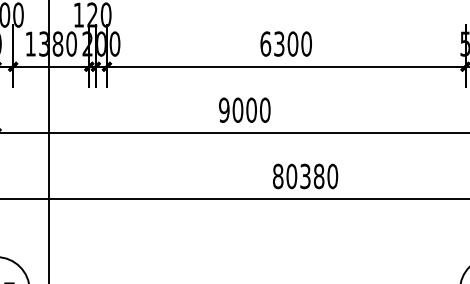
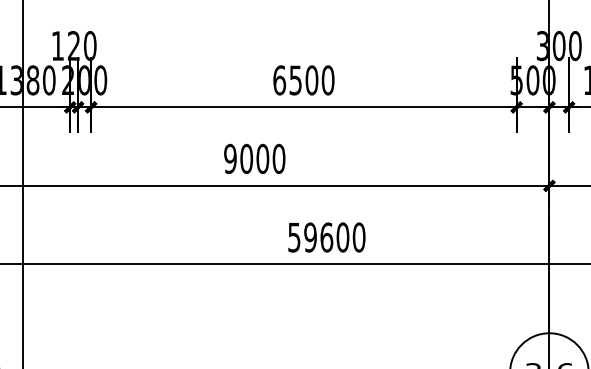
text: (279, 43) -> (295, 79), 6300 -> 6500
text: (298, 176) -> (318, 237), 80380 -> 59600

